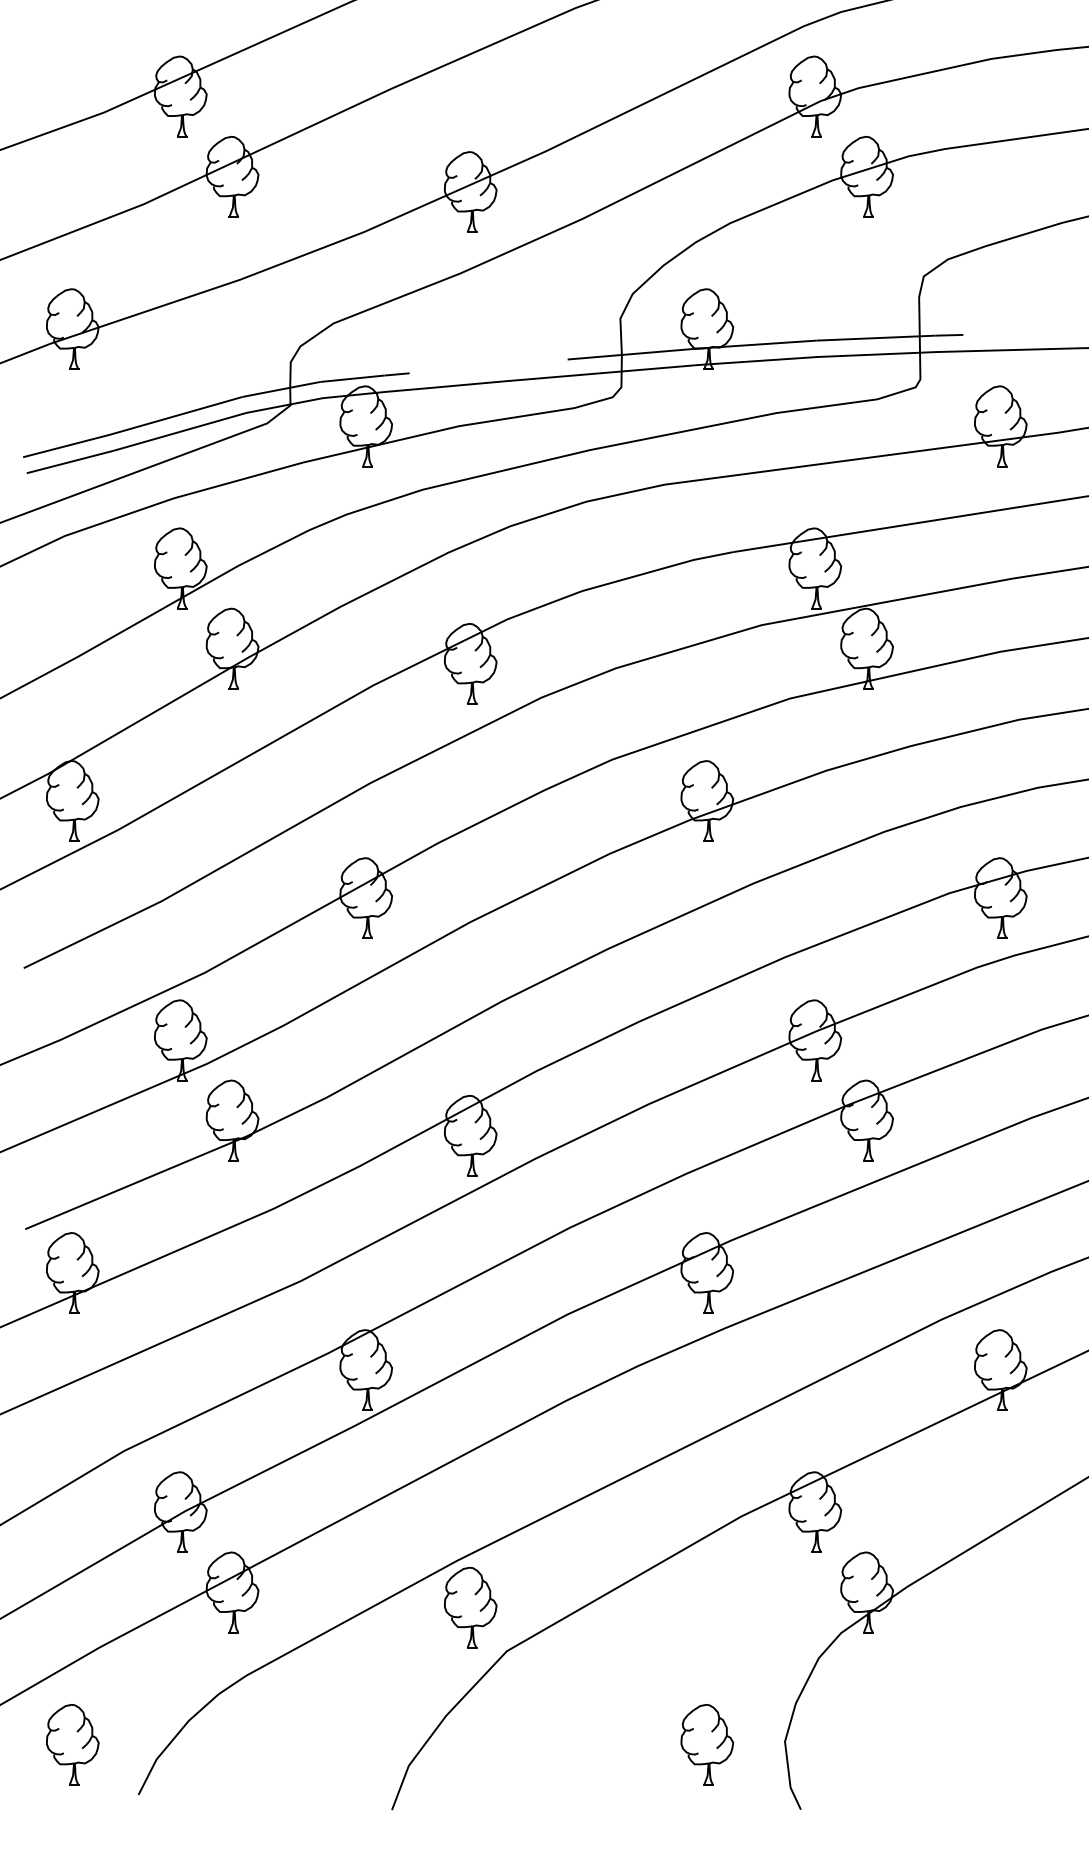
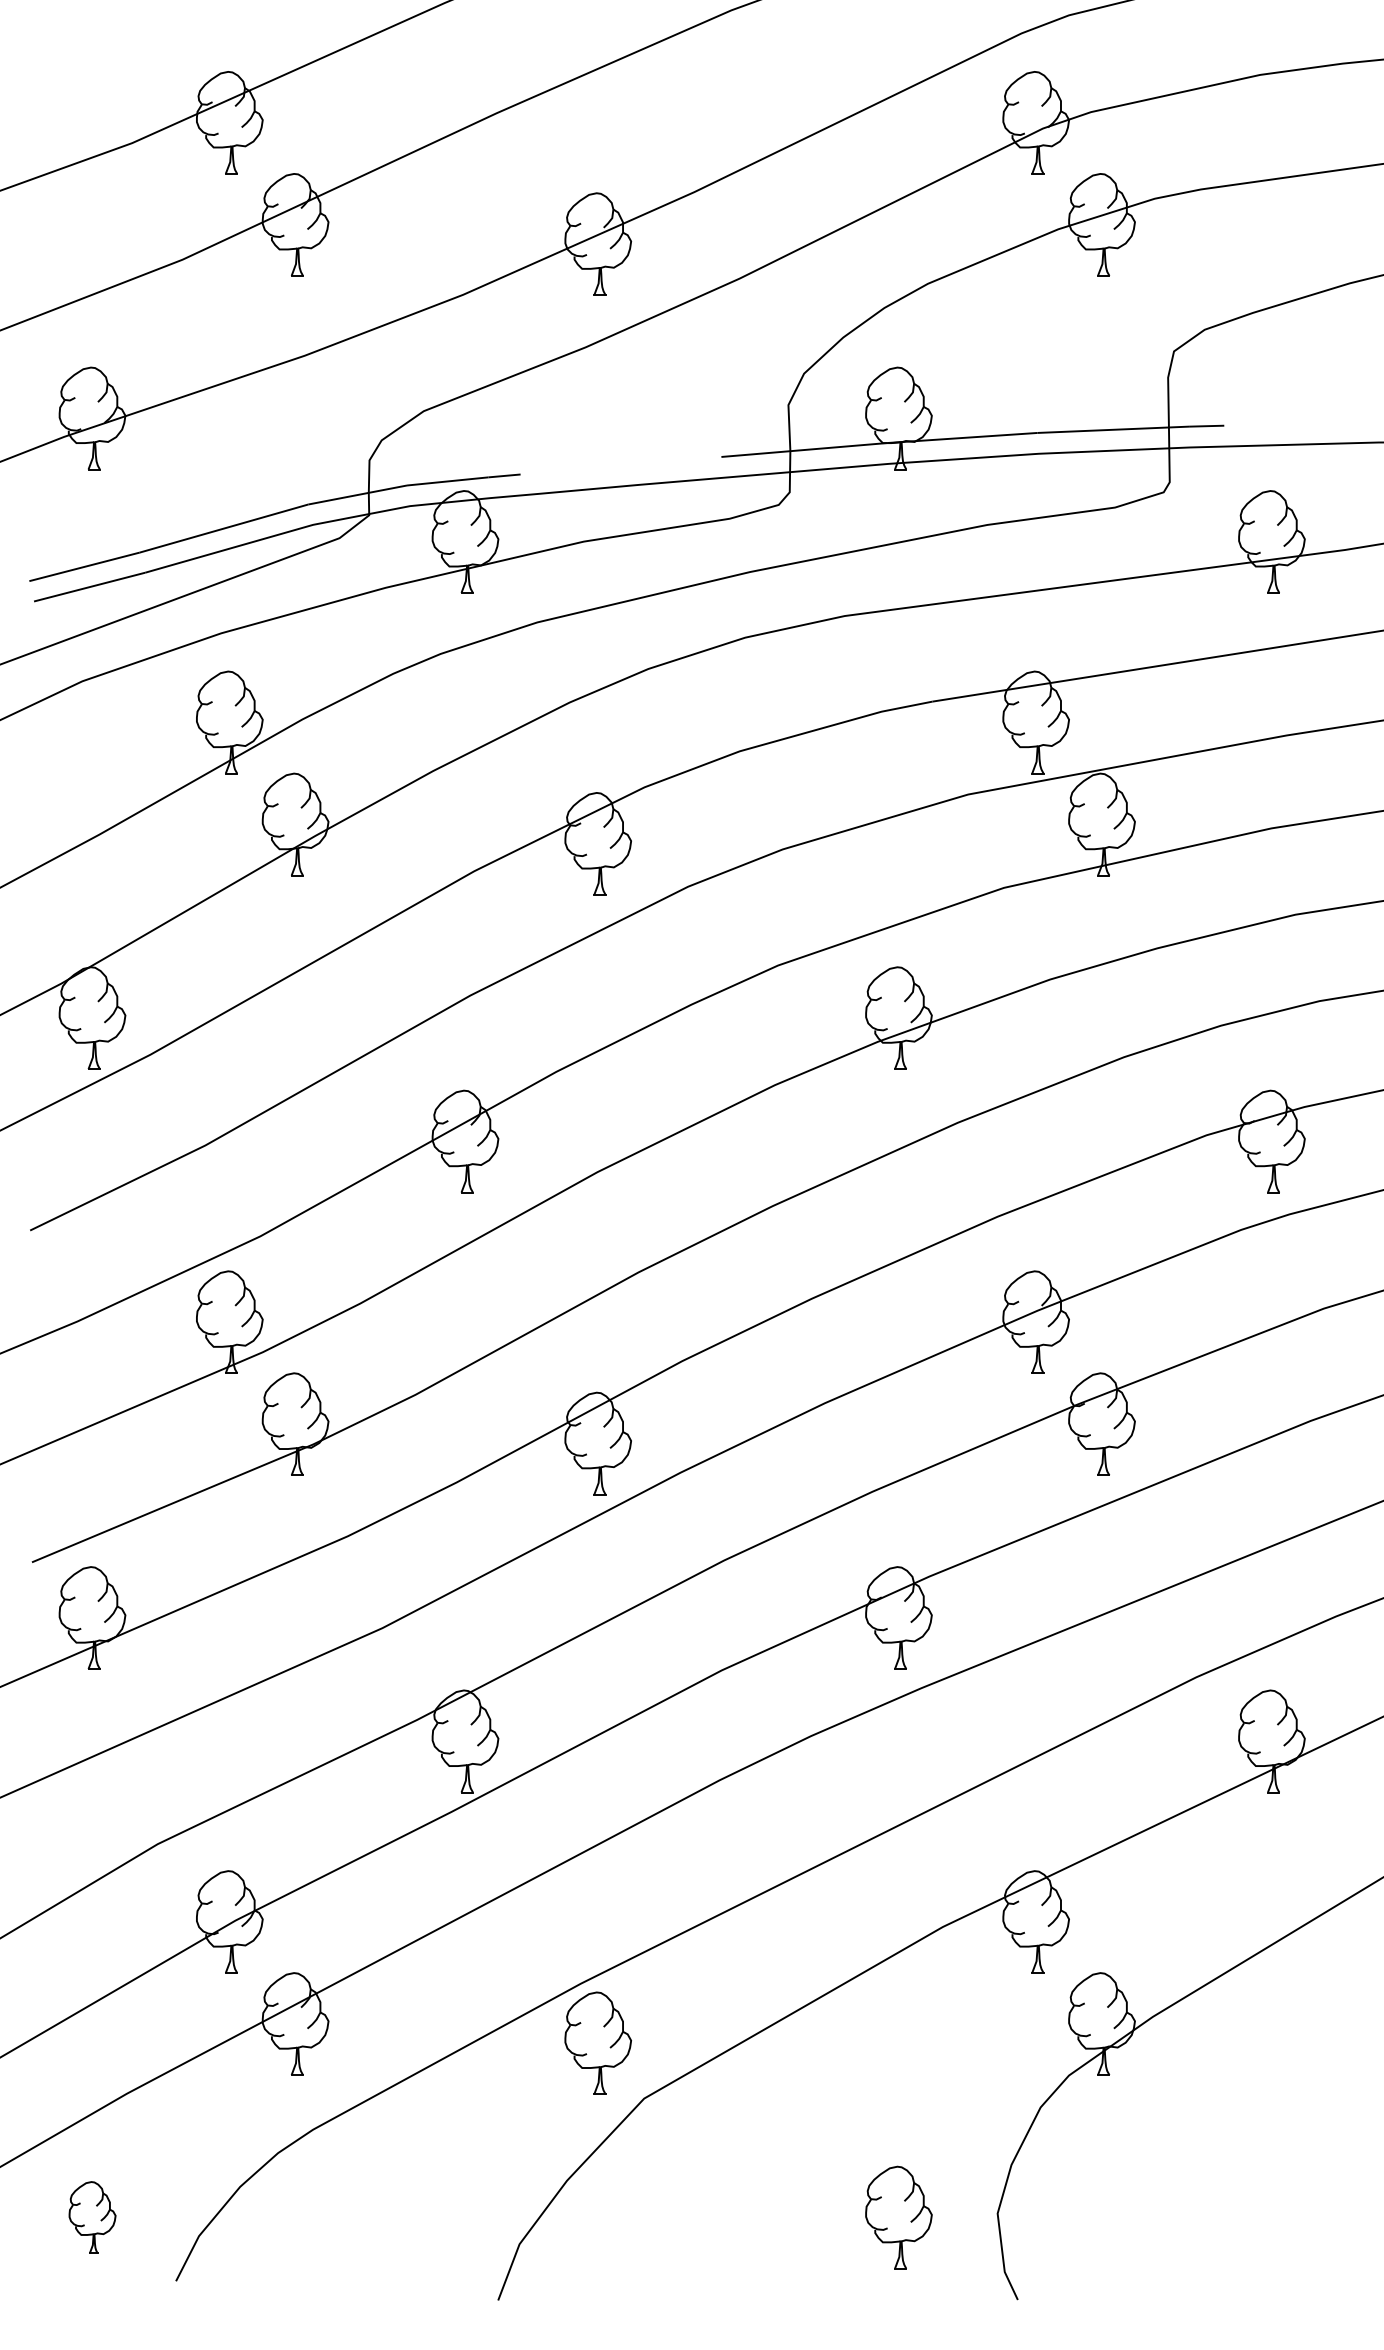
part: (72, 1744) -> (92, 2217), size x0.7

